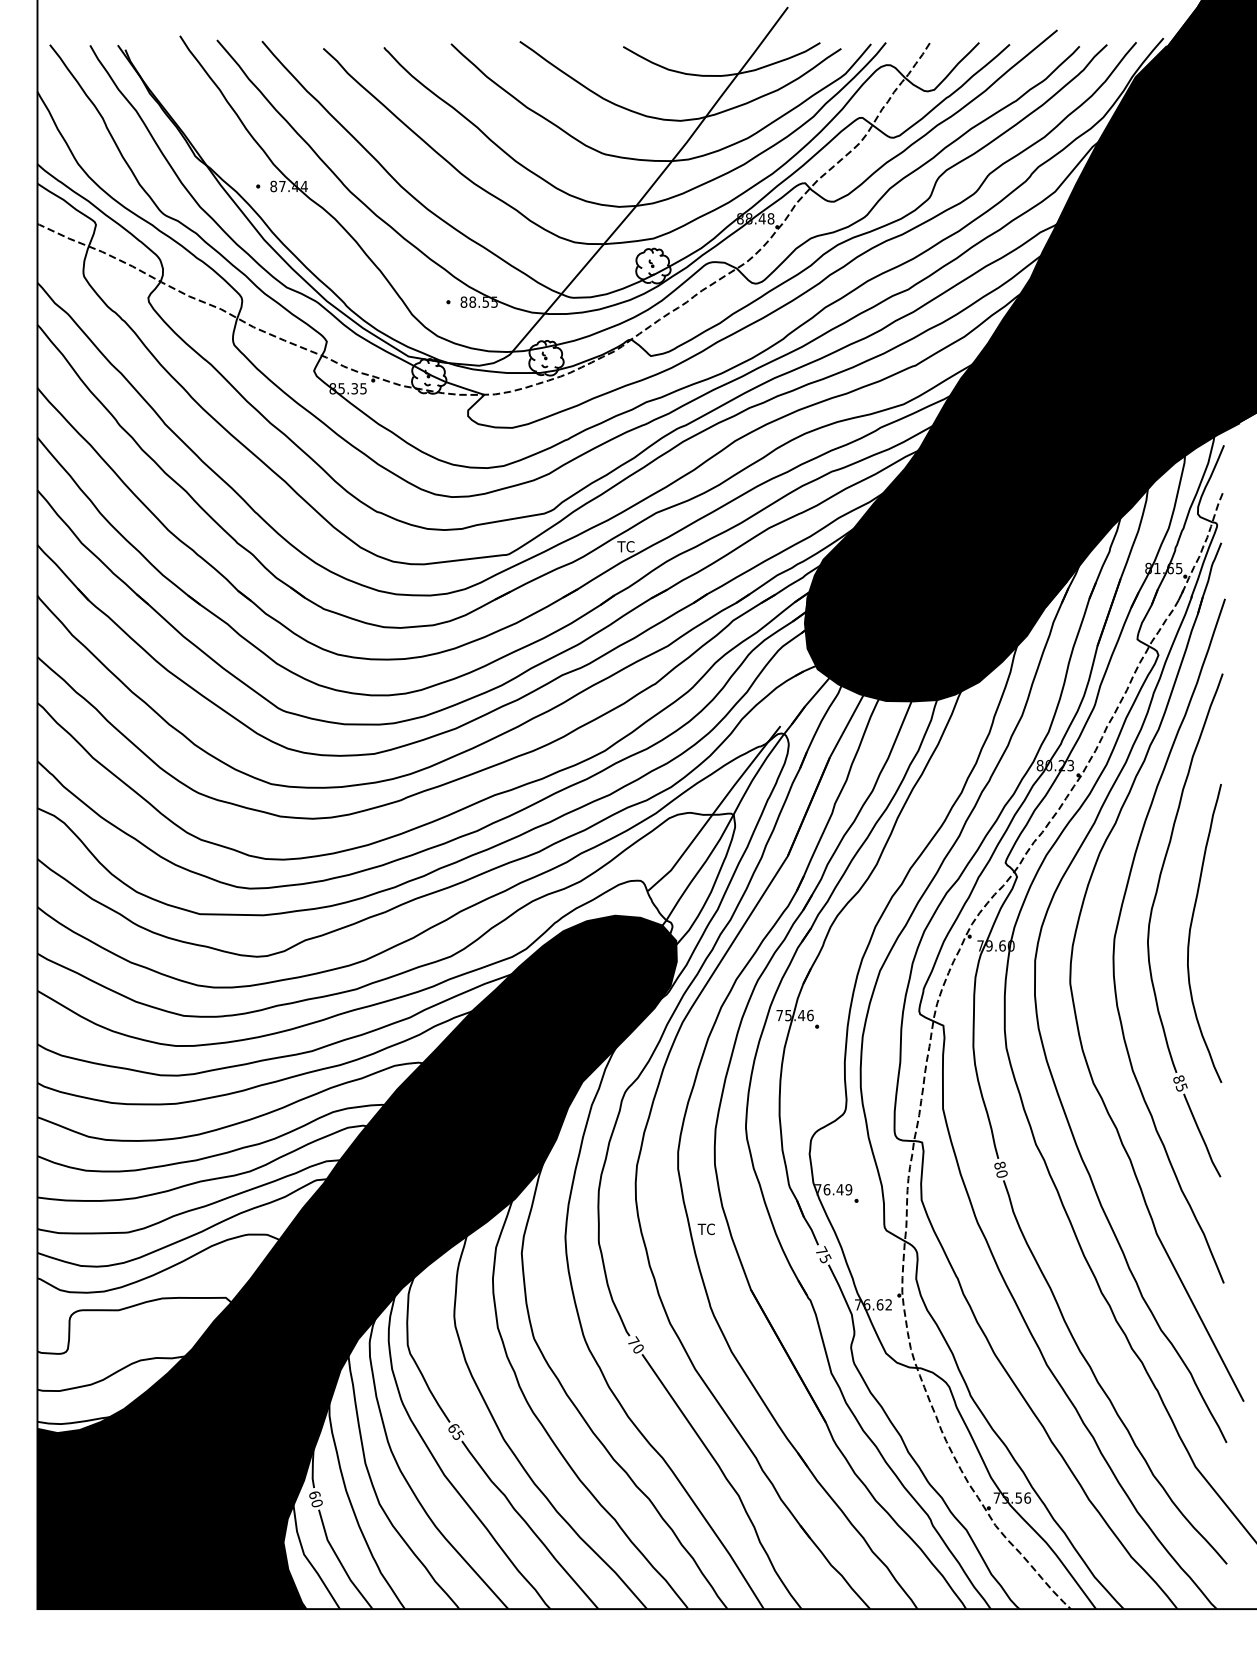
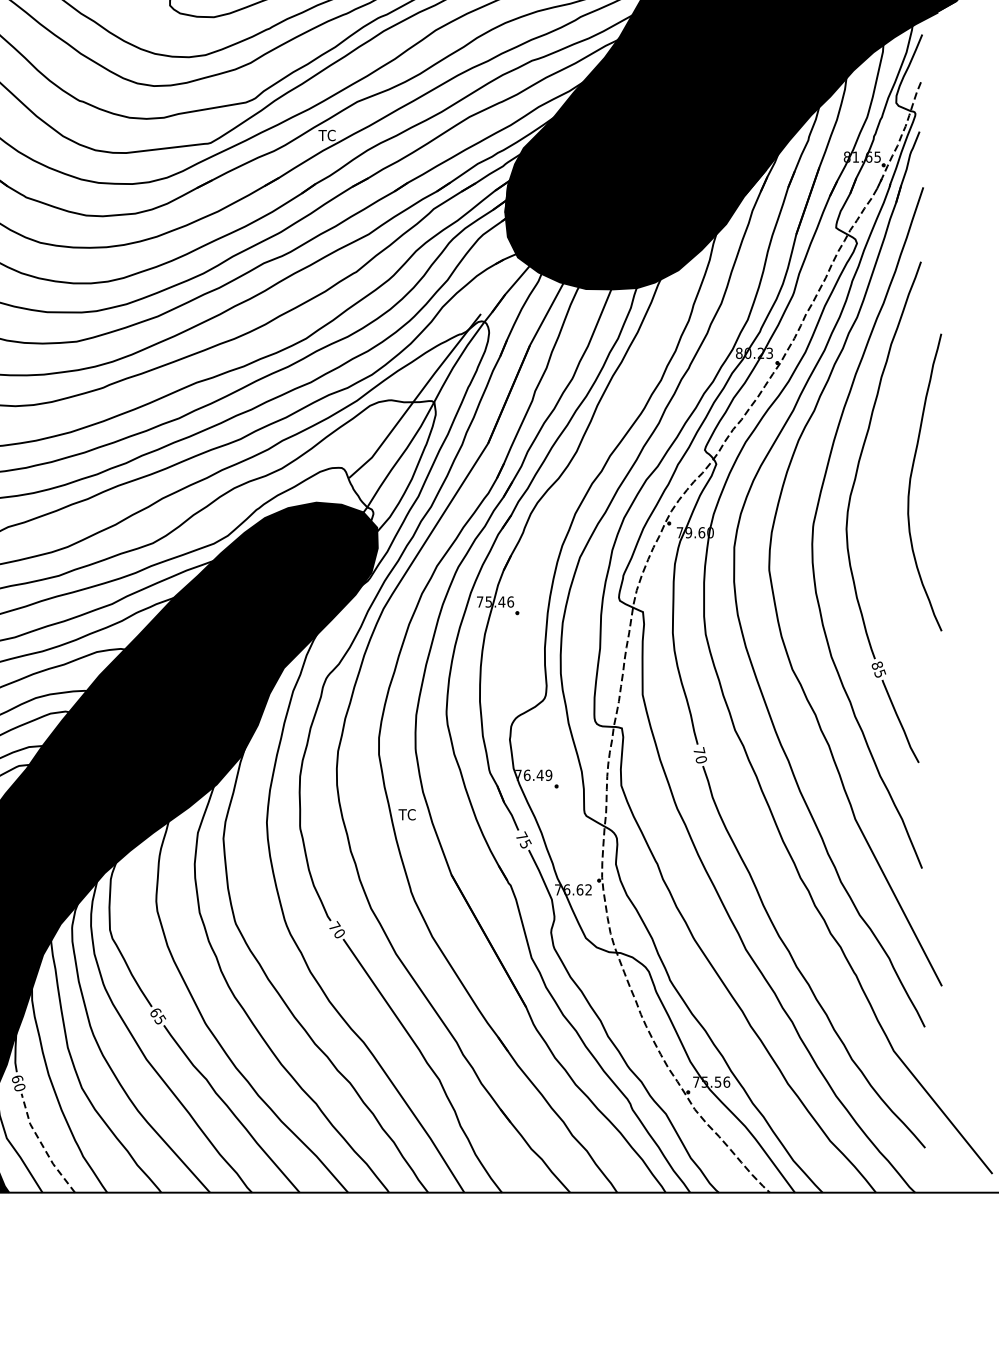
curve: (1191, 928) -> (911, 477), moved
text: (1000, 1165) -> (699, 751), 80 -> 70
line: (340, 1562) -> (43, 1146), solid -> dashed

